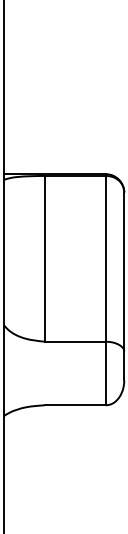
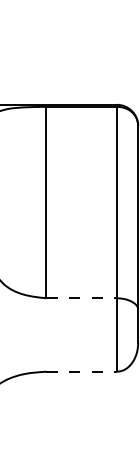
line: (75, 341) -> (81, 298), solid -> dashed
line: (75, 405) -> (81, 371), solid -> dashed

